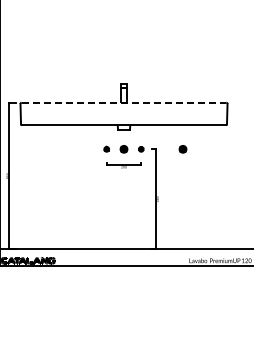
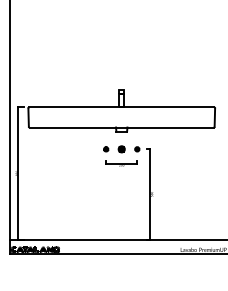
line: (124, 102) -> (122, 107), dashed -> solid
part: (182, 149) -> (174, 149), removed

